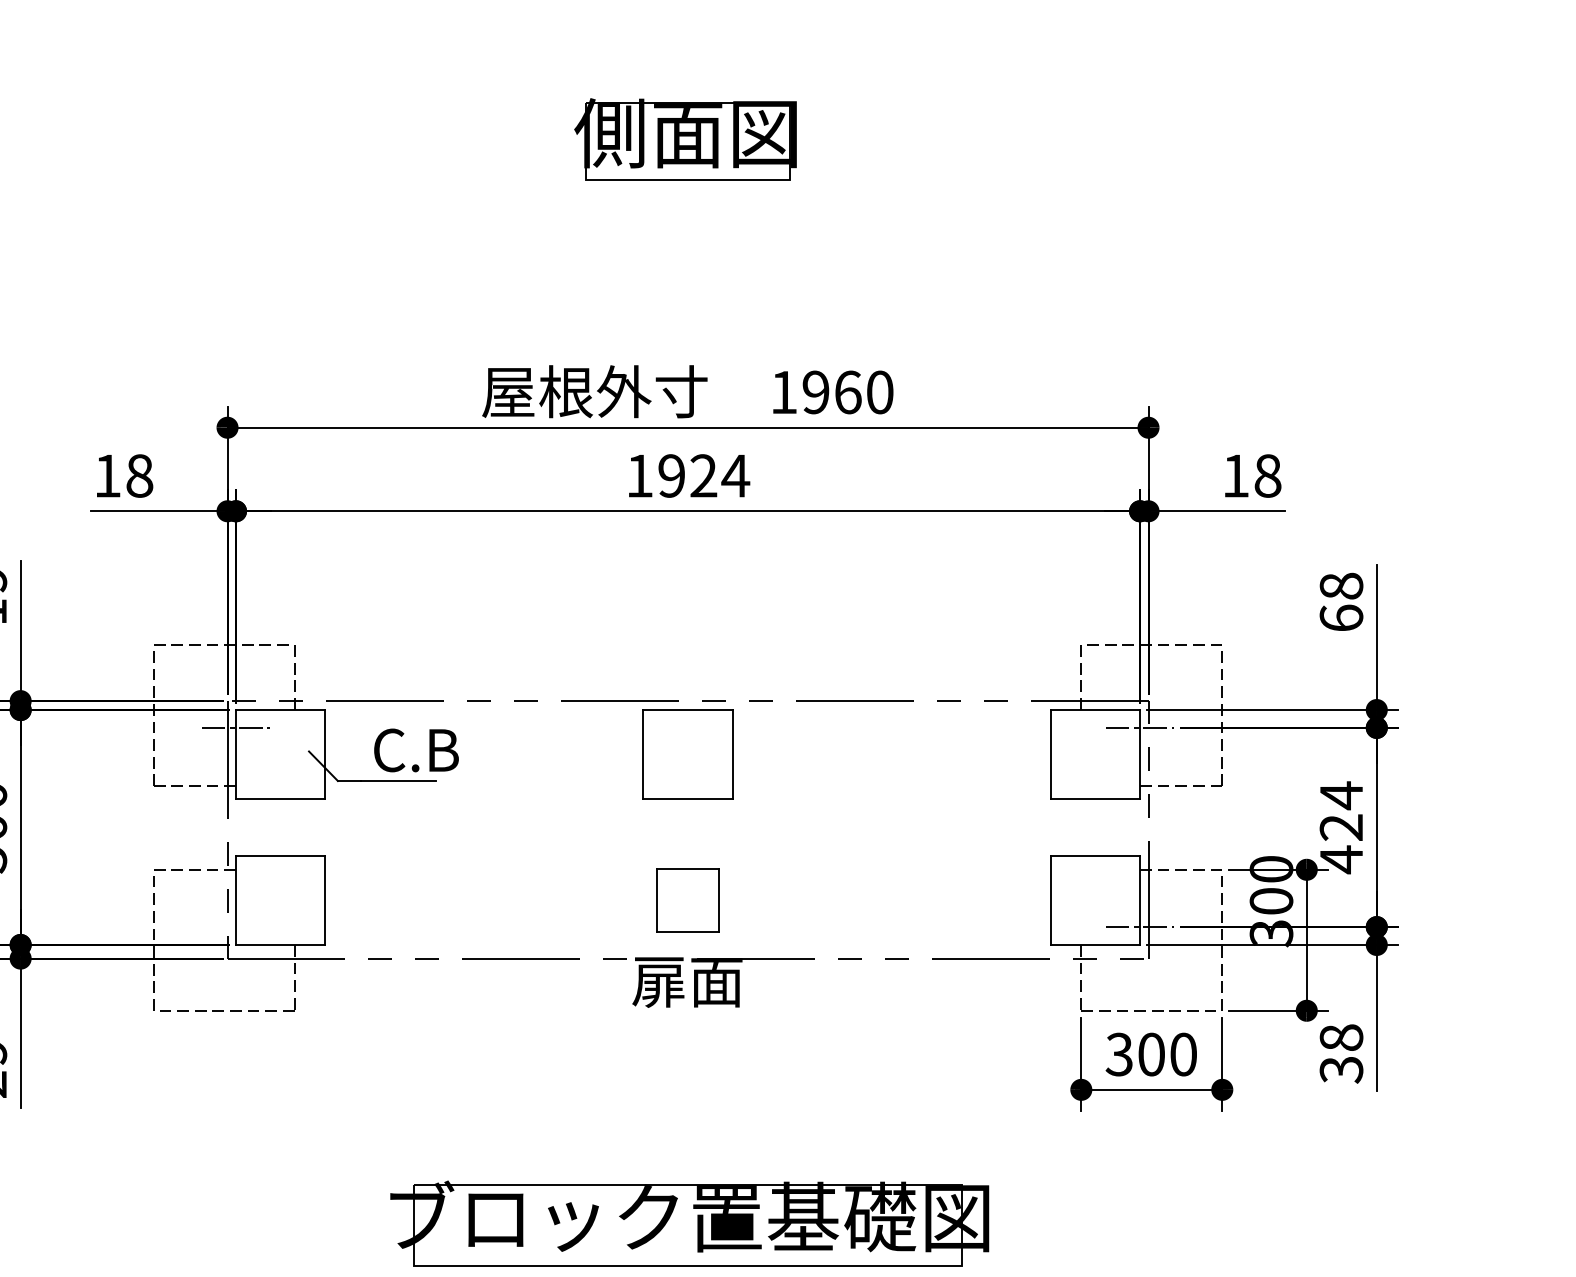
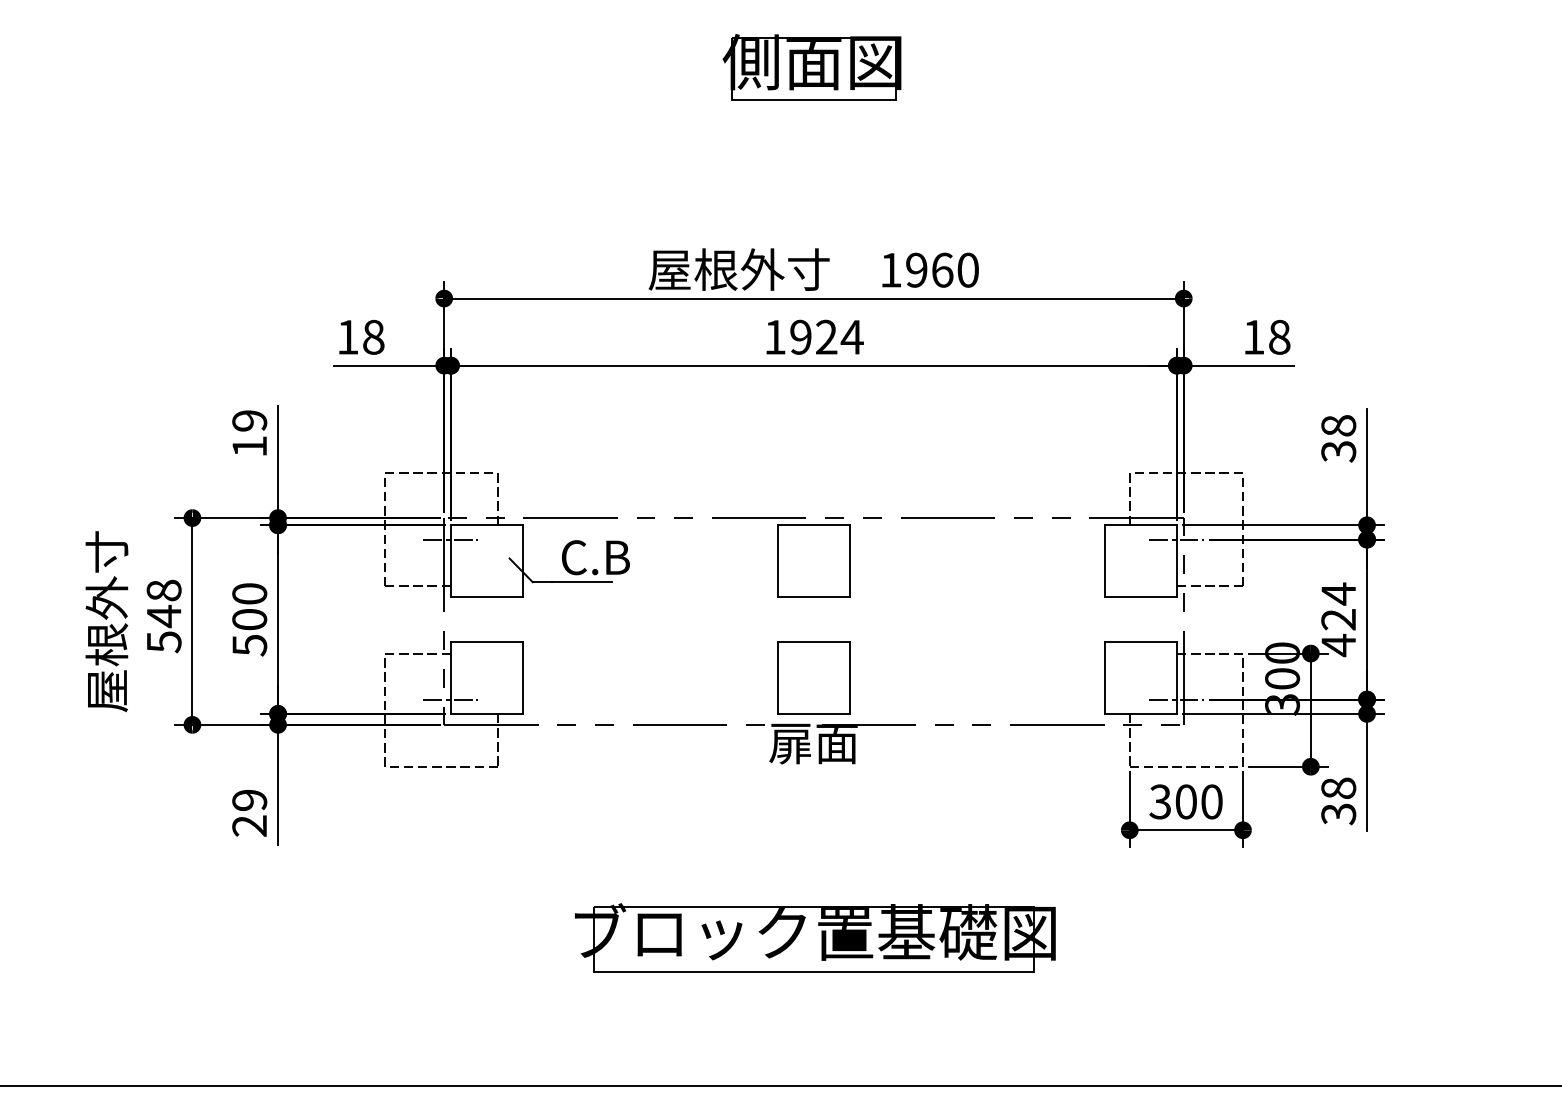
text: (1341, 618) -> (1338, 451), 68 -> 38
part: (687, 899) -> (813, 677), size x1.43
line: (235, 927) -> (450, 699), added

